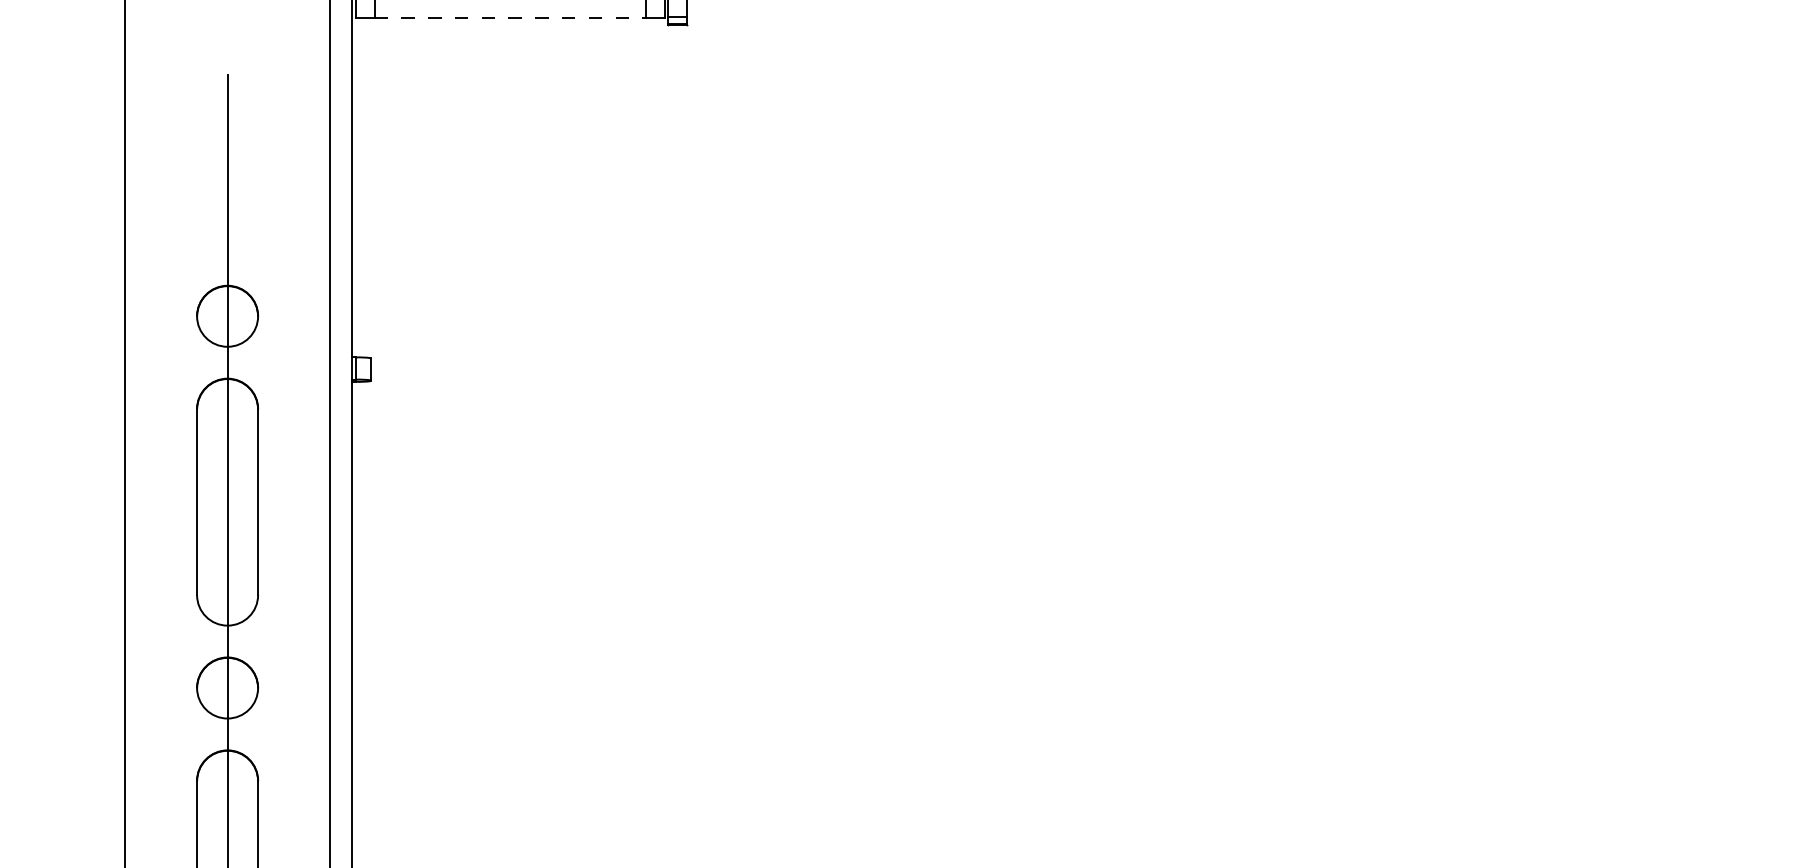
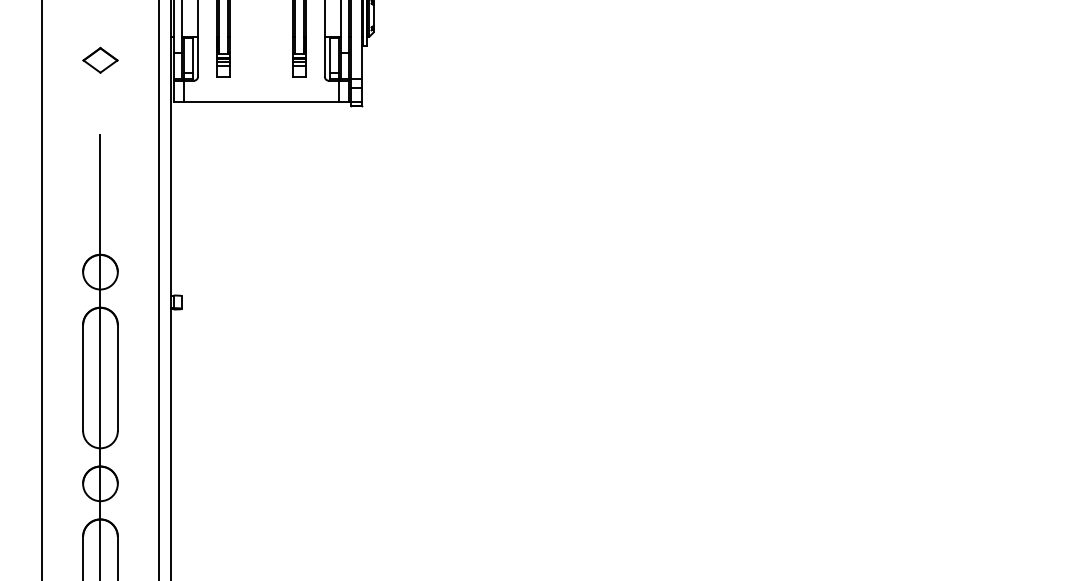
line: (510, 18) -> (261, 102), dashed -> solid

